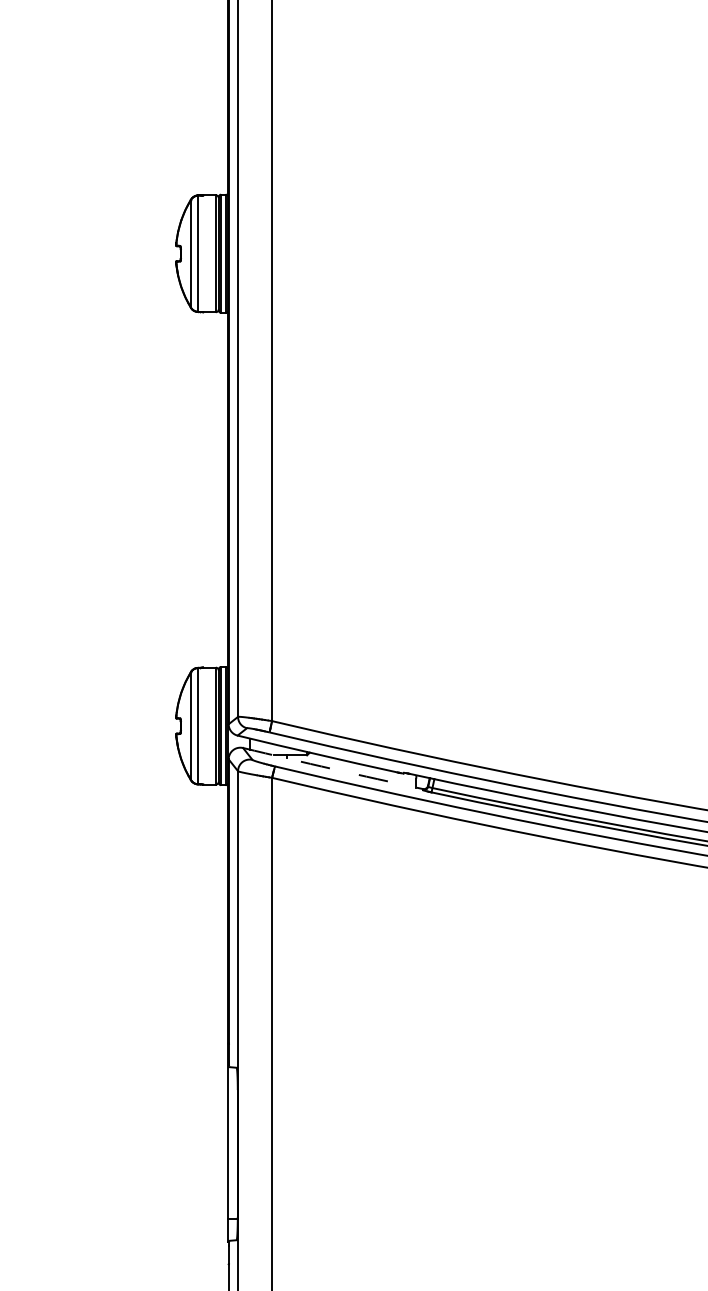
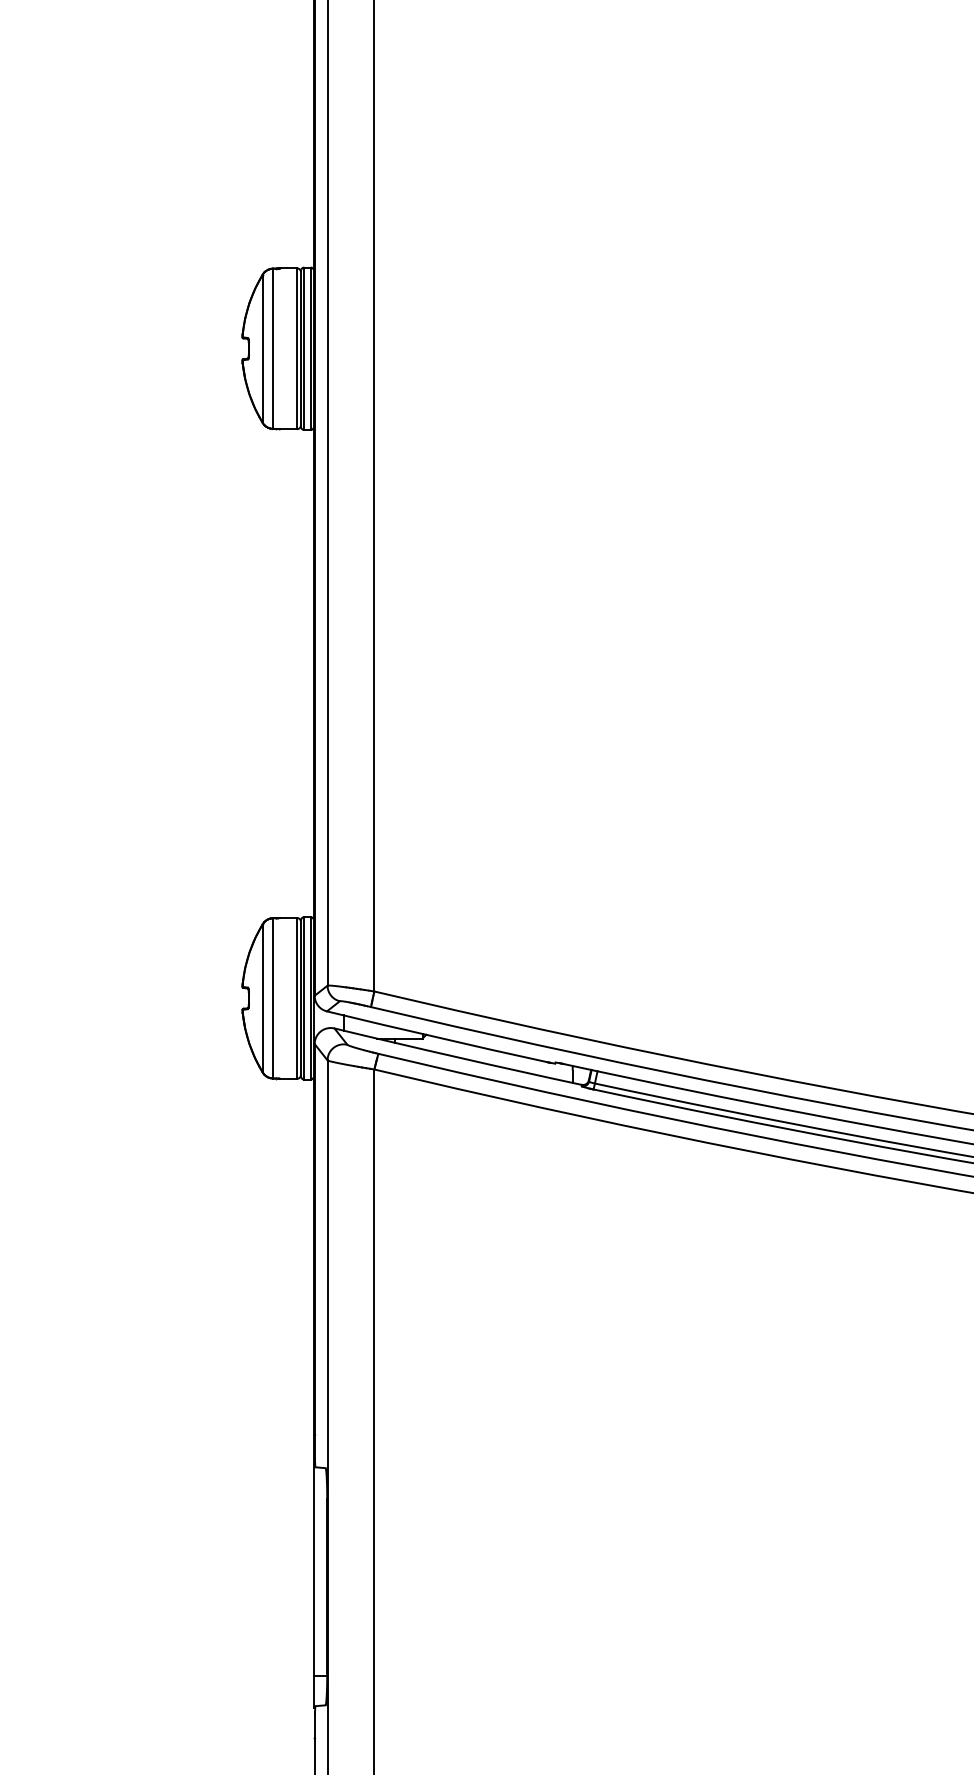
arc: (332, 769) -> (457, 1057), dashed -> solid

